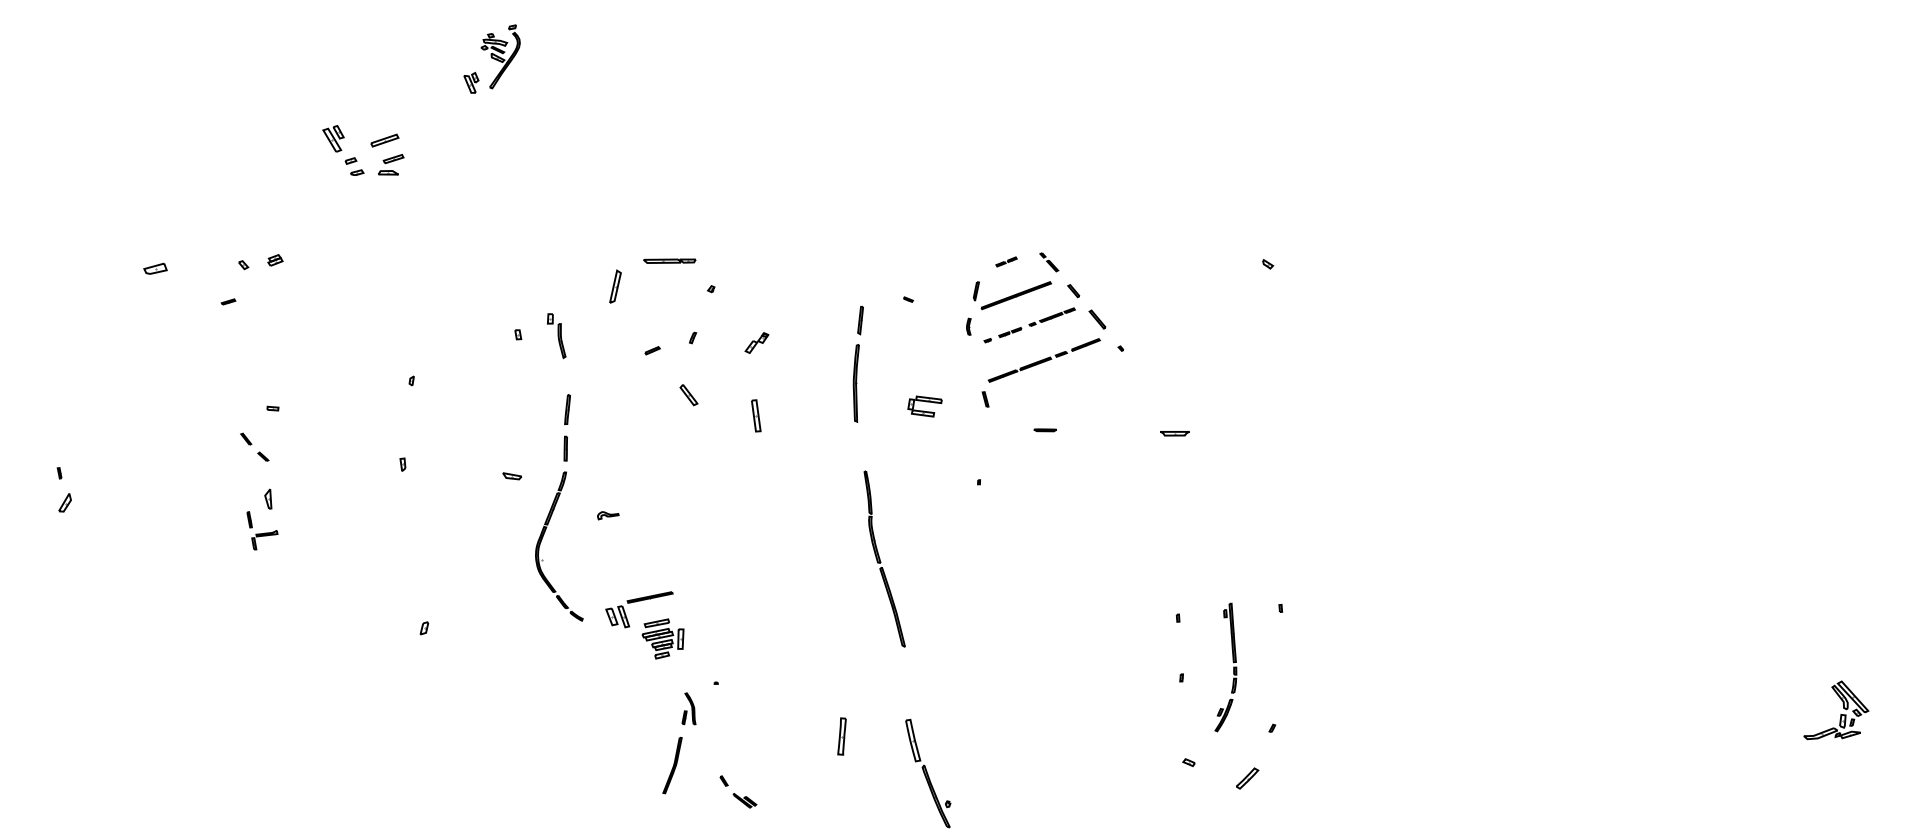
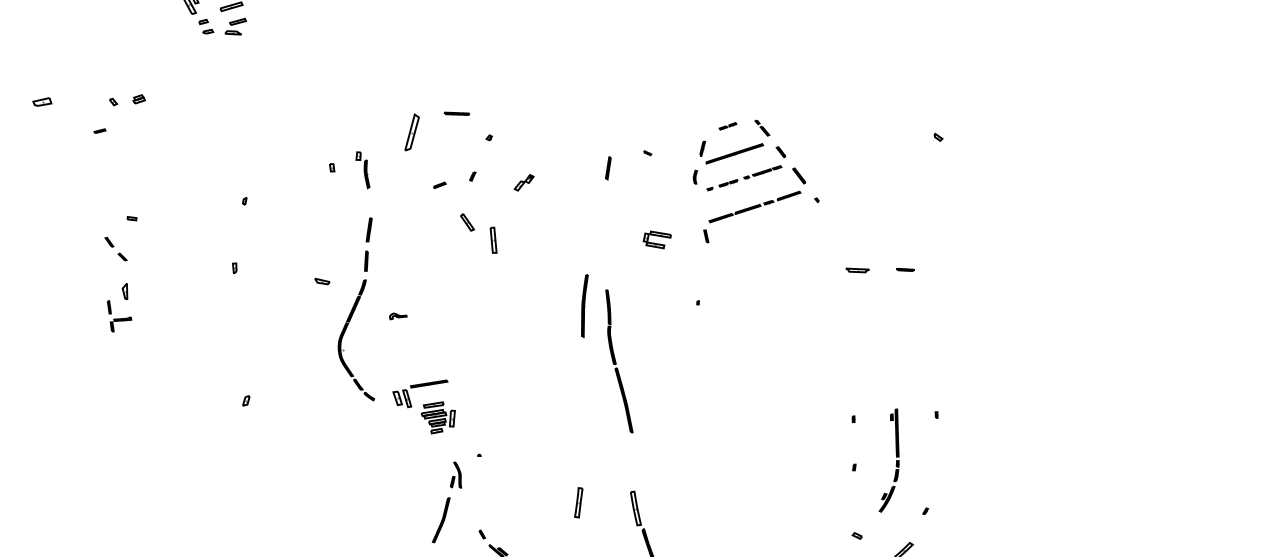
part: (669, 260) -> (456, 113), size x0.6
part: (615, 286) -> (412, 132), size x1.4
part: (855, 383) -> (583, 306), moved
part: (756, 415) -> (493, 240), moved
line: (1044, 430) -> (904, 270), moved

